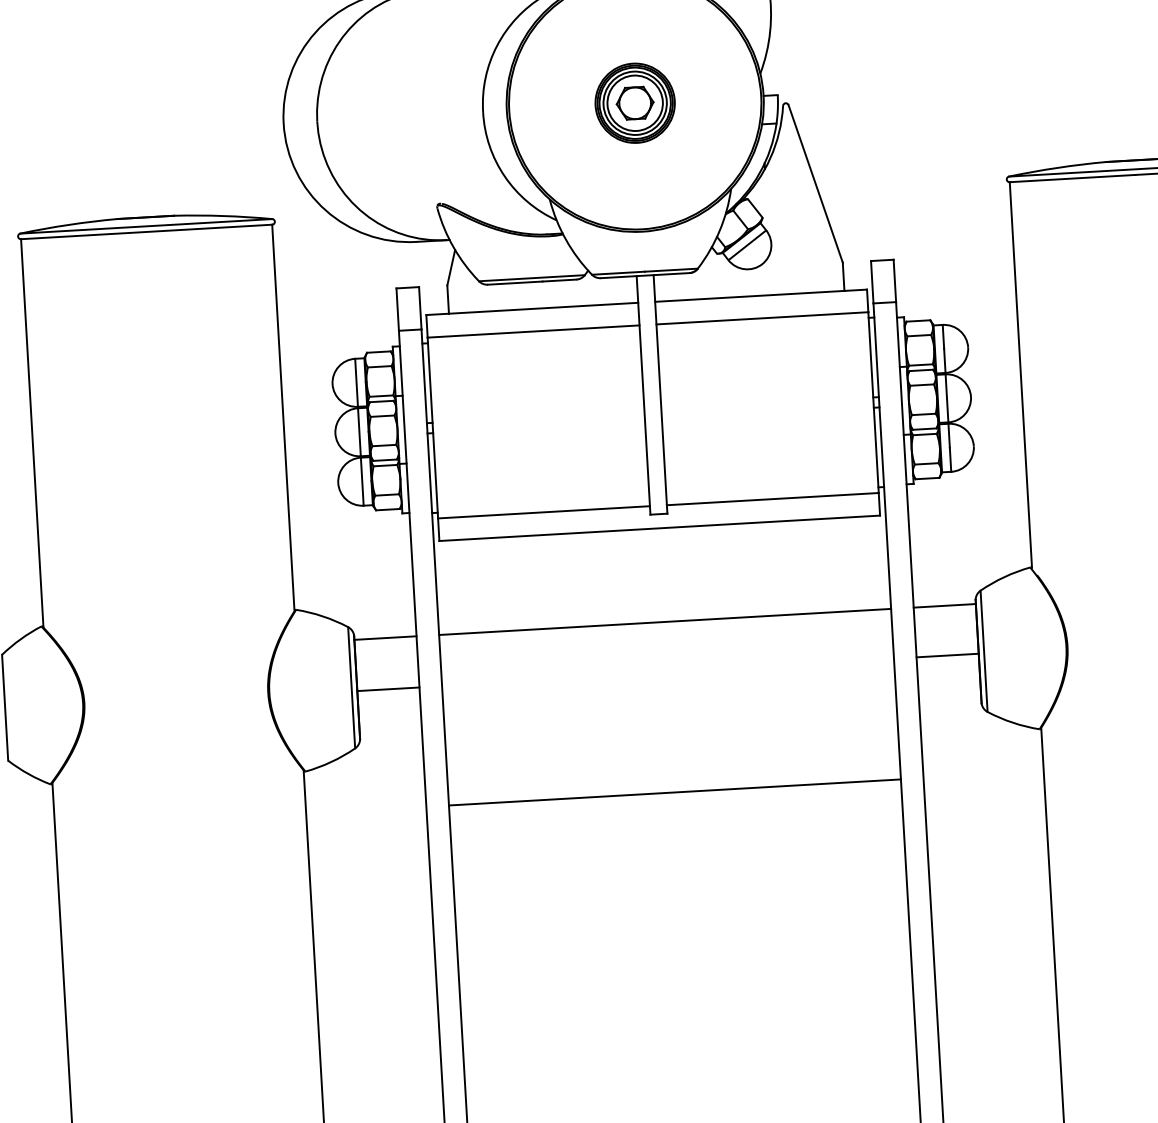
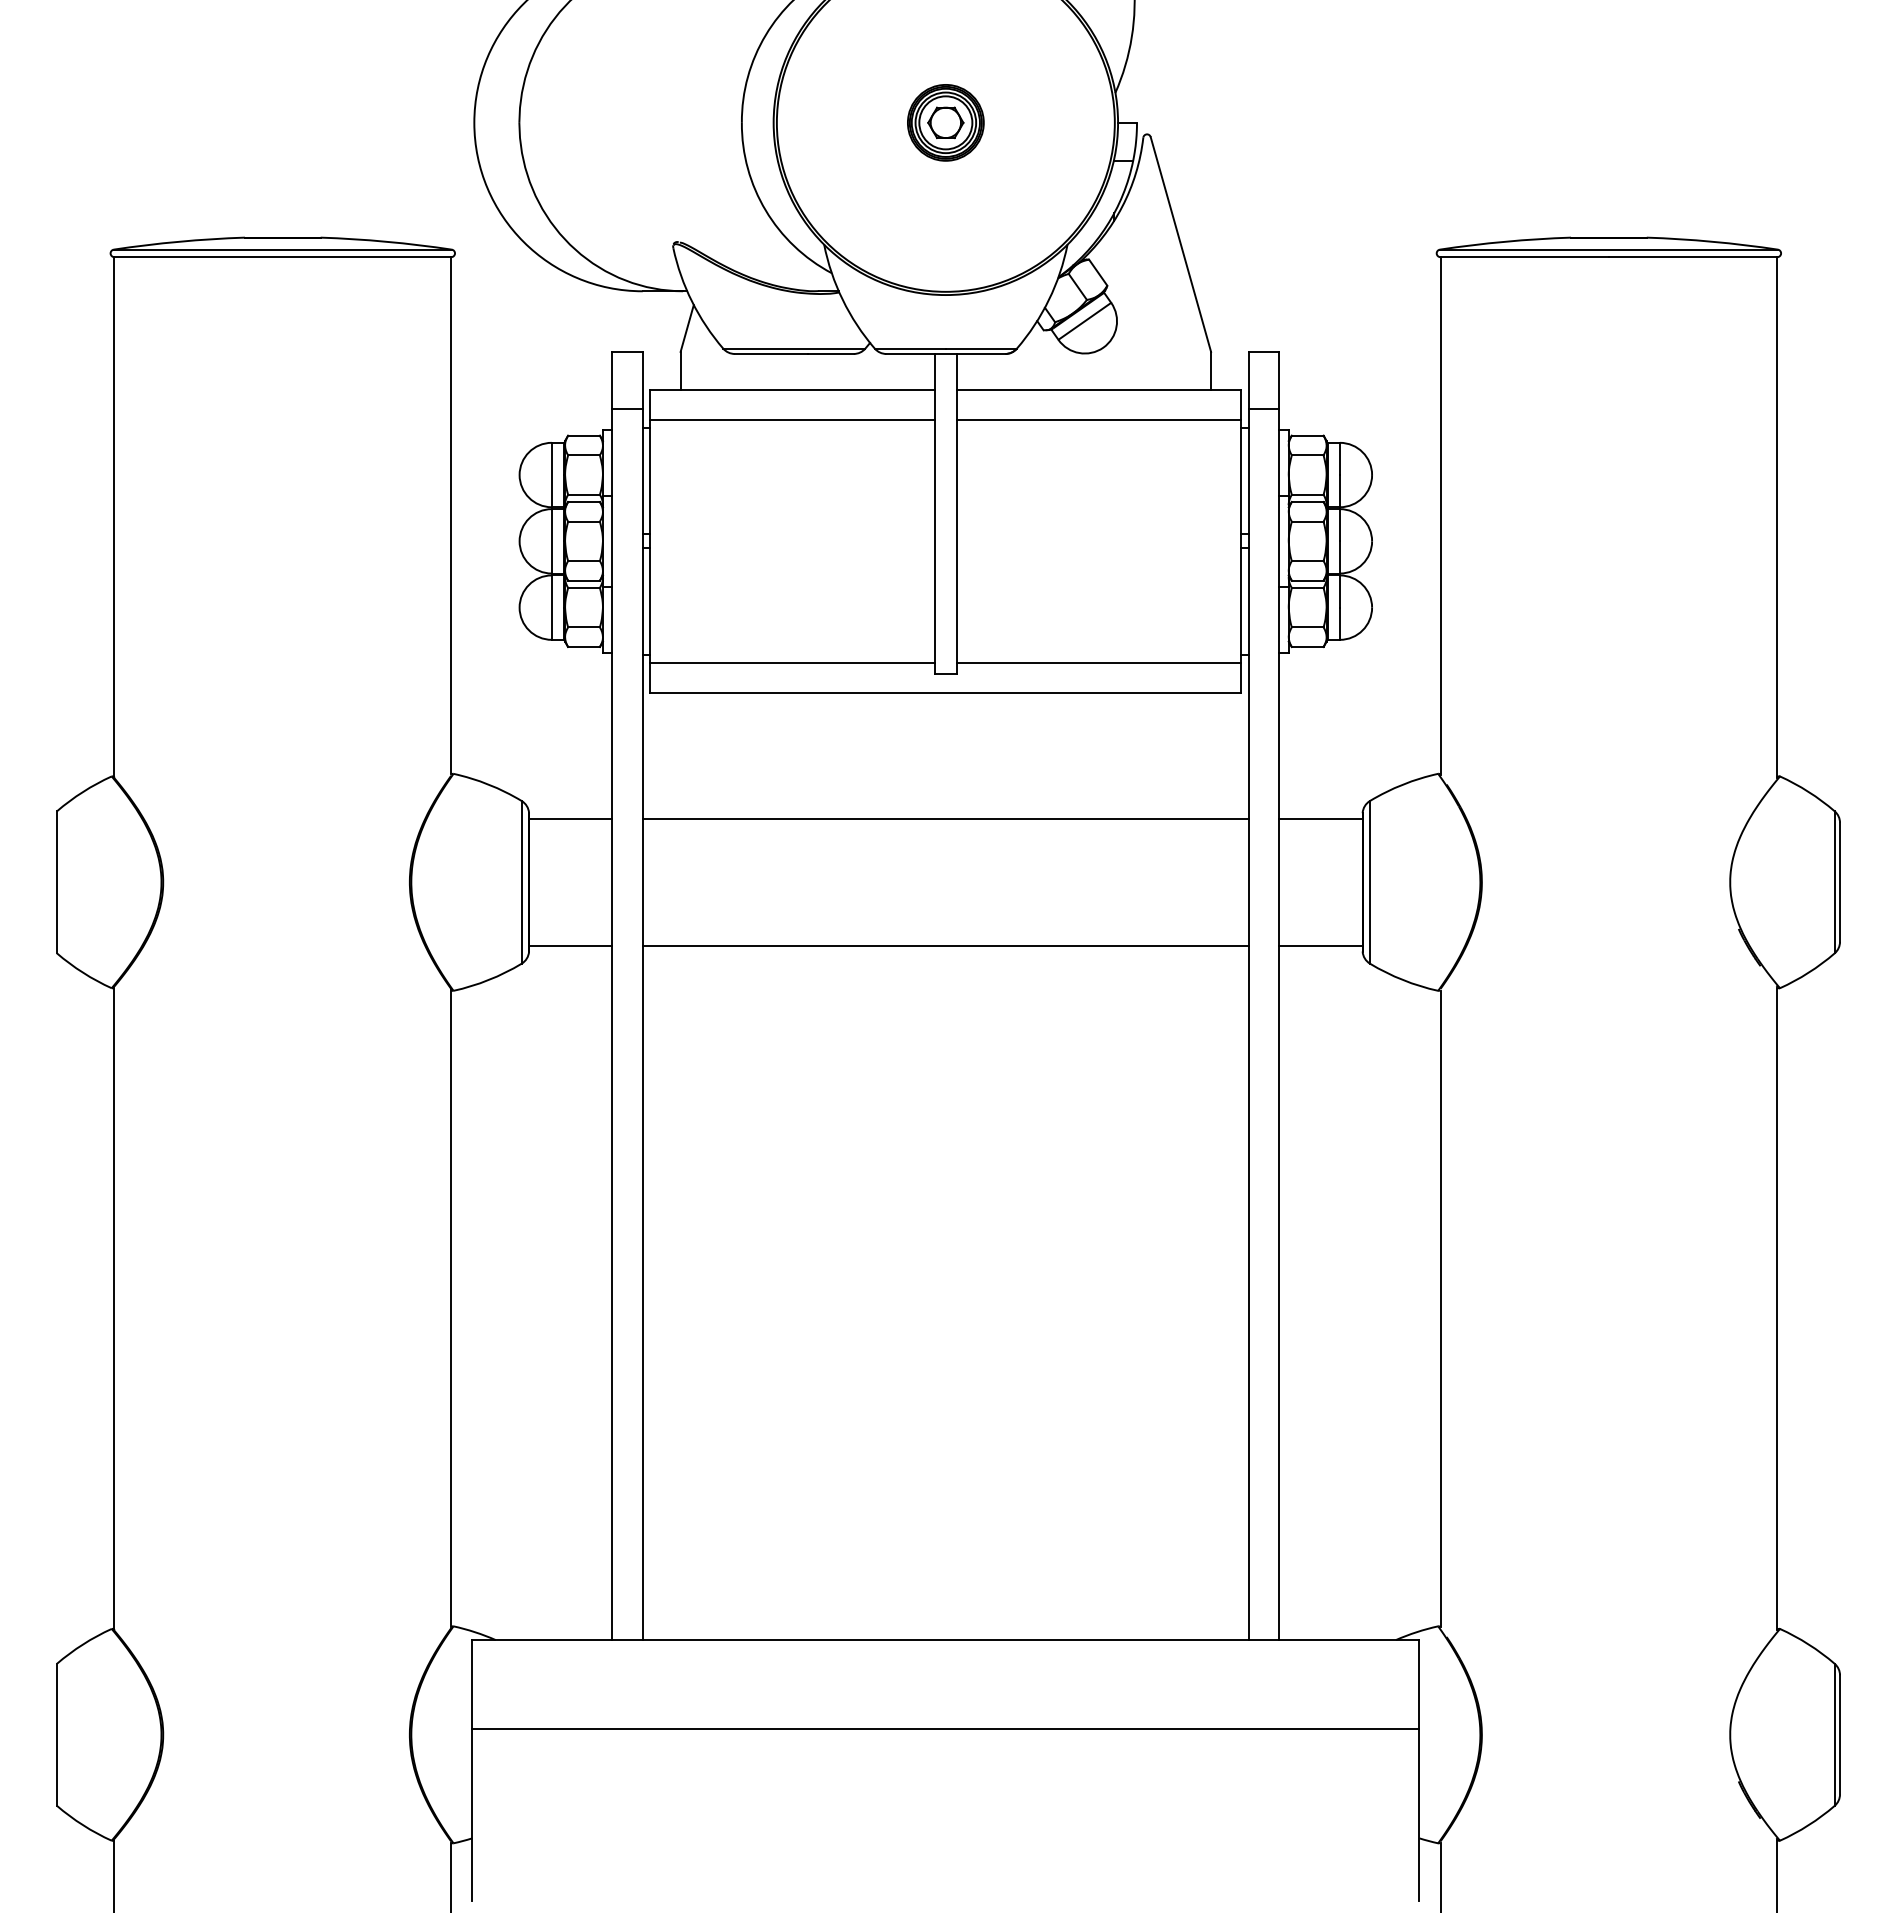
part: (634, 103) -> (945, 122), size x0.71
line: (947, 655) -> (1320, 946), moved
line: (388, 689) -> (570, 946), moved
line: (674, 792) -> (945, 946), moved

